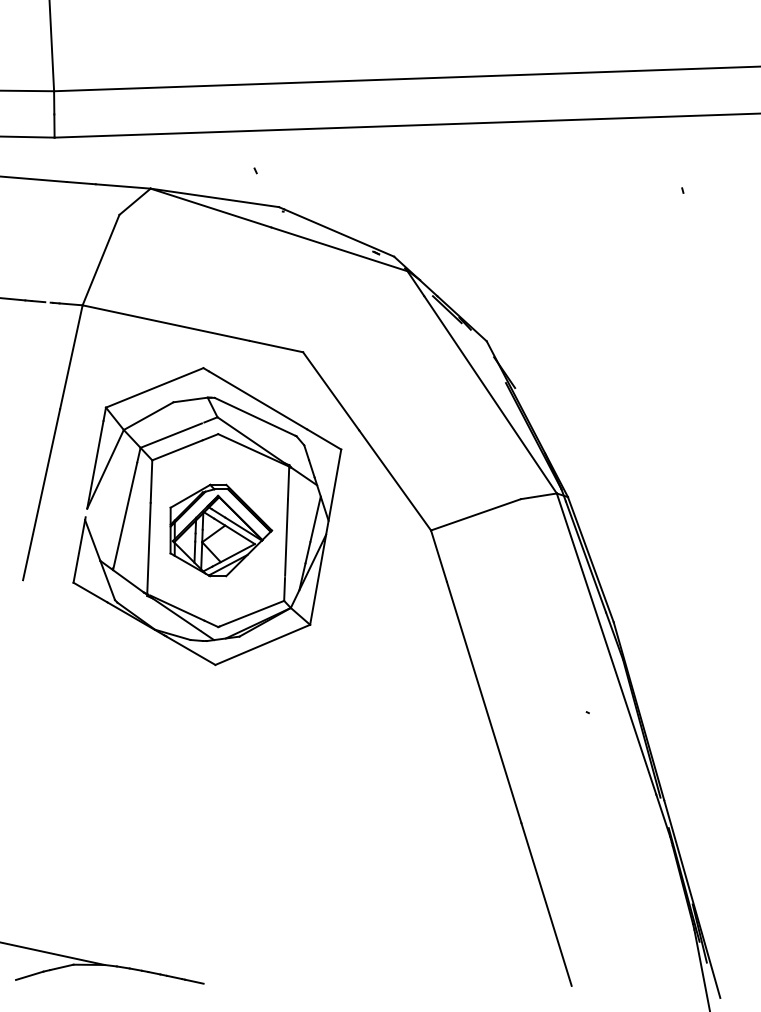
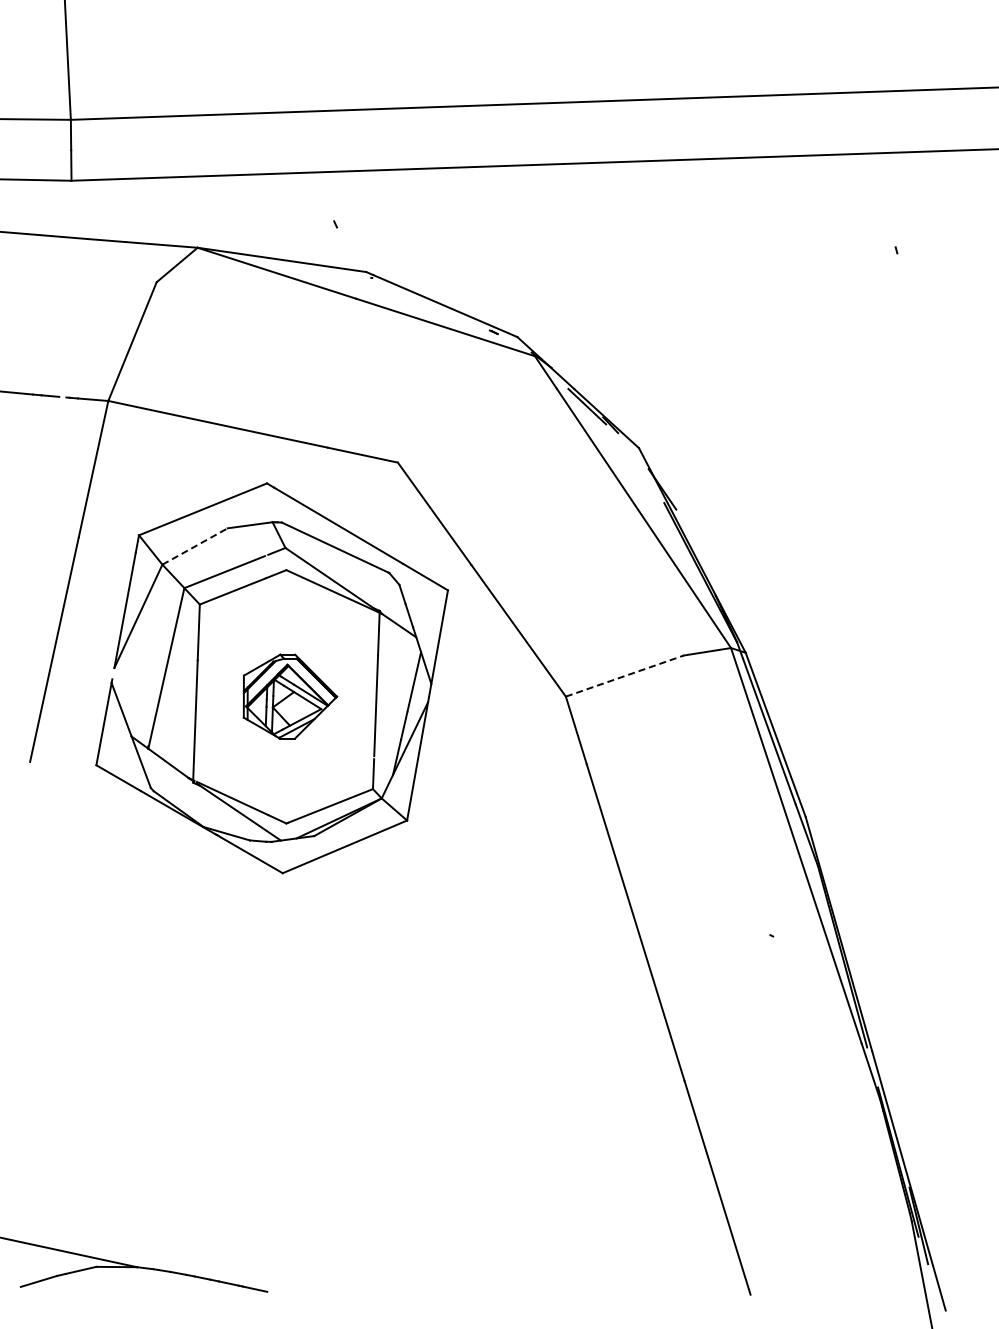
line: (149, 416) -> (195, 546), solid -> dashed
line: (475, 515) -> (624, 676), solid -> dashed
part: (221, 530) -> (290, 696), size x0.7

